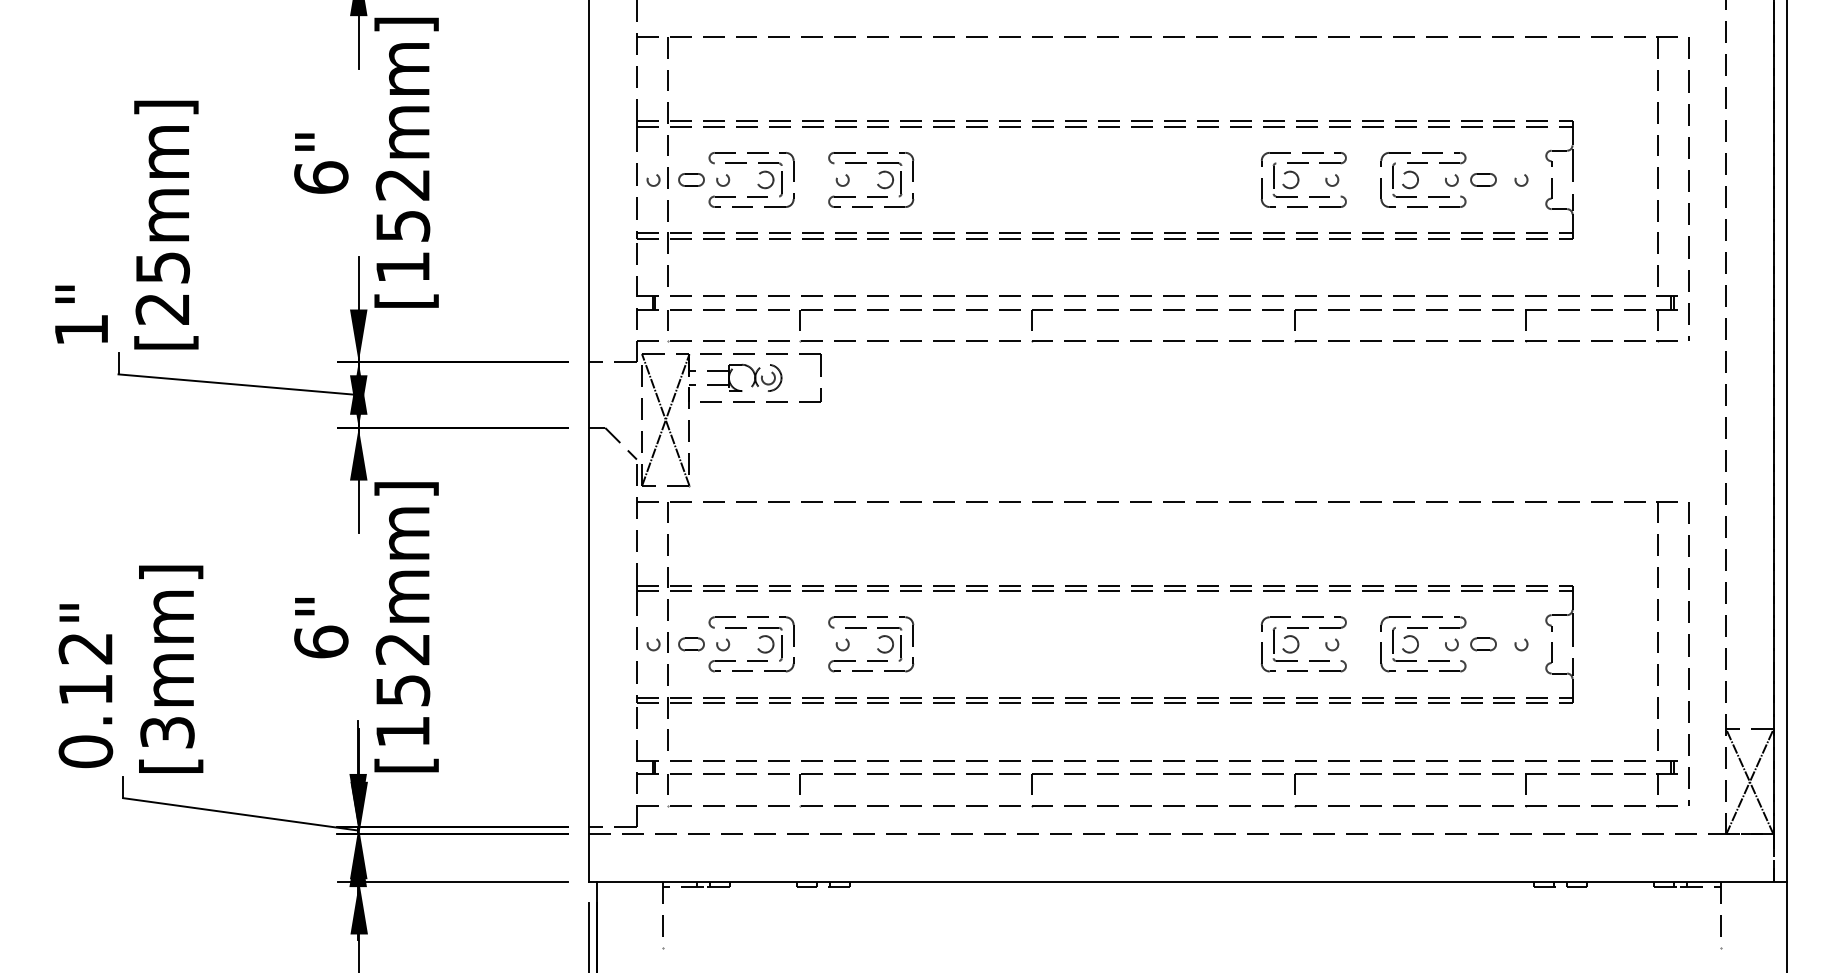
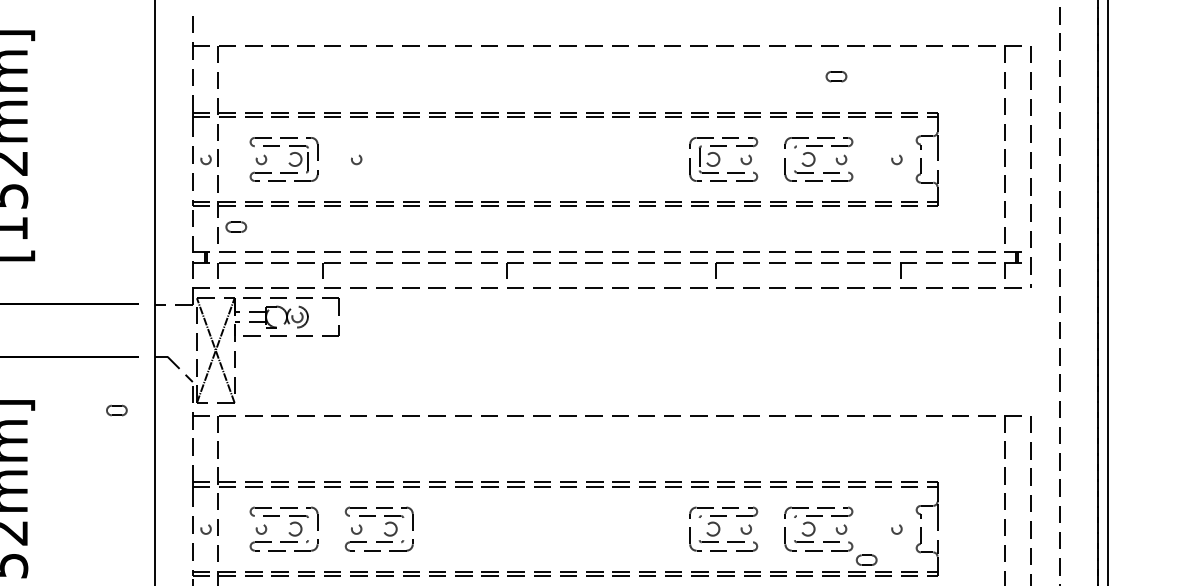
part: (691, 179) -> (236, 226), moved
line: (1393, 179) -> (795, 159), removed
part: (1483, 179) -> (836, 76), moved
part: (877, 184) -> (384, 163), removed
part: (691, 644) -> (116, 410), moved
line: (781, 644) -> (307, 529), removed
line: (901, 644) -> (403, 529), removed
line: (1273, 644) -> (699, 529), removed
line: (1393, 644) -> (795, 529), removed
part: (1483, 644) -> (866, 560), moved

